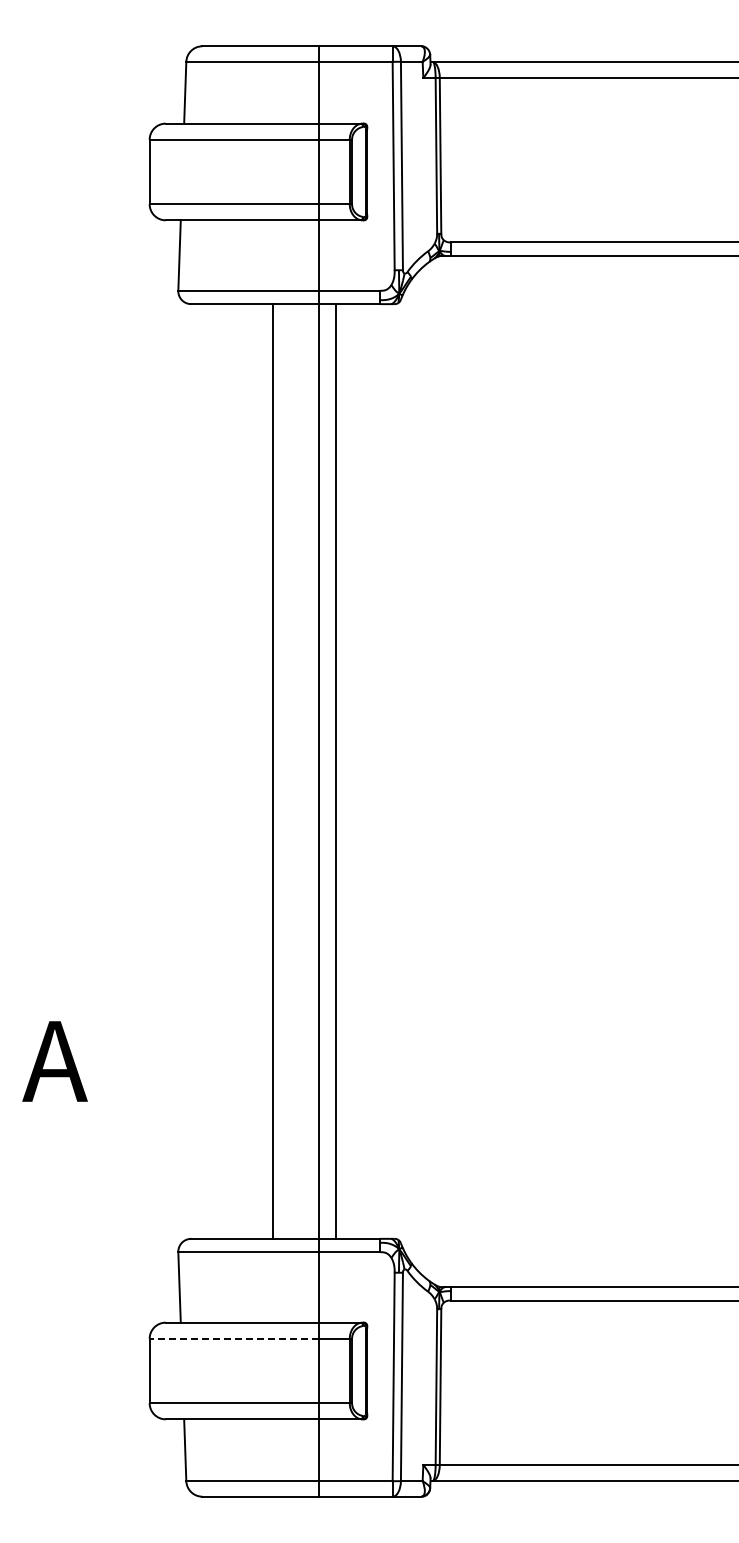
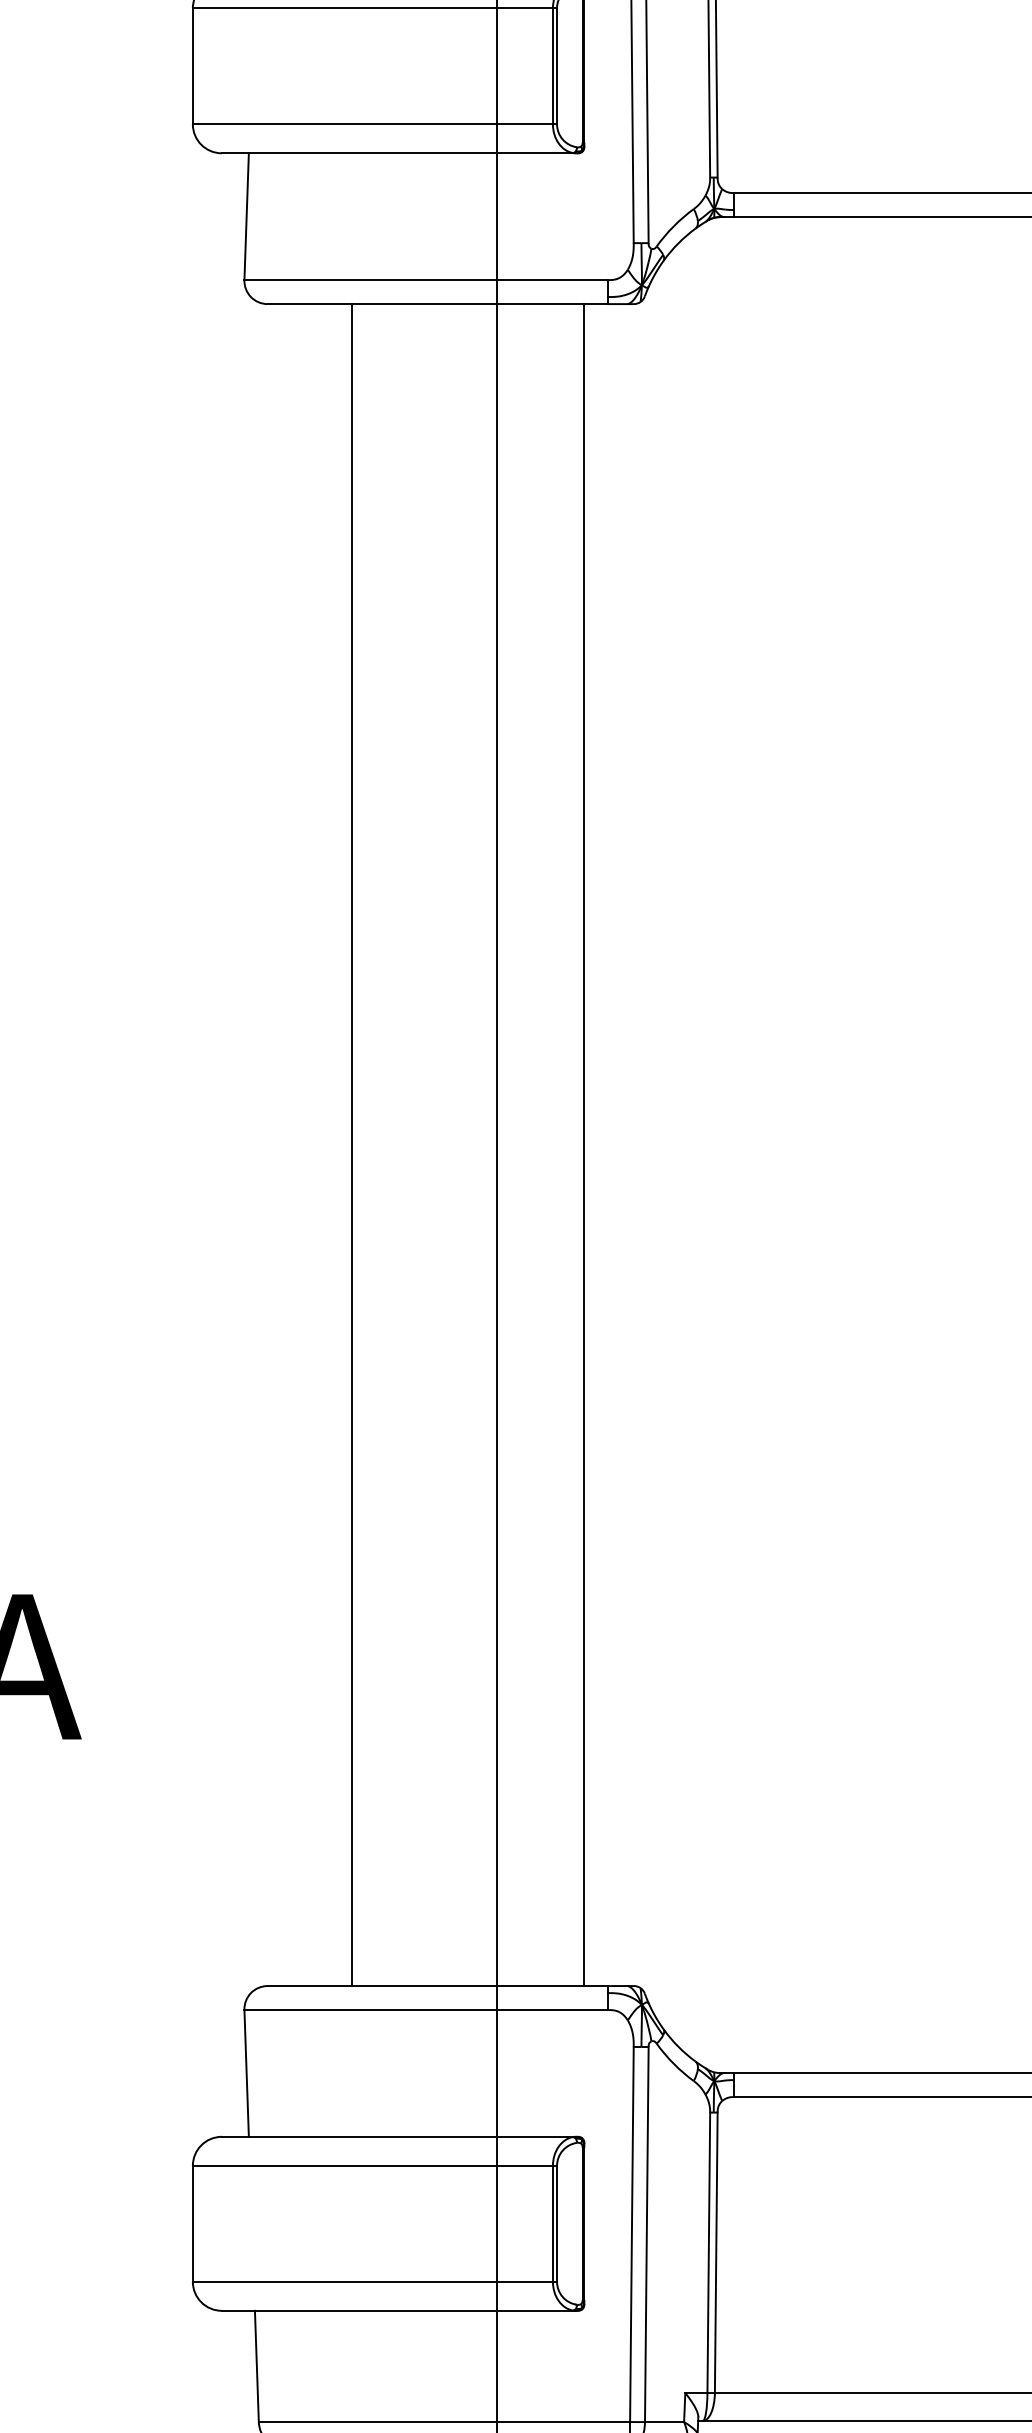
line: (273, 771) -> (352, 1145), moved
line: (336, 771) -> (584, 1145), moved
line: (234, 1338) -> (345, 2165), dashed -> solid

